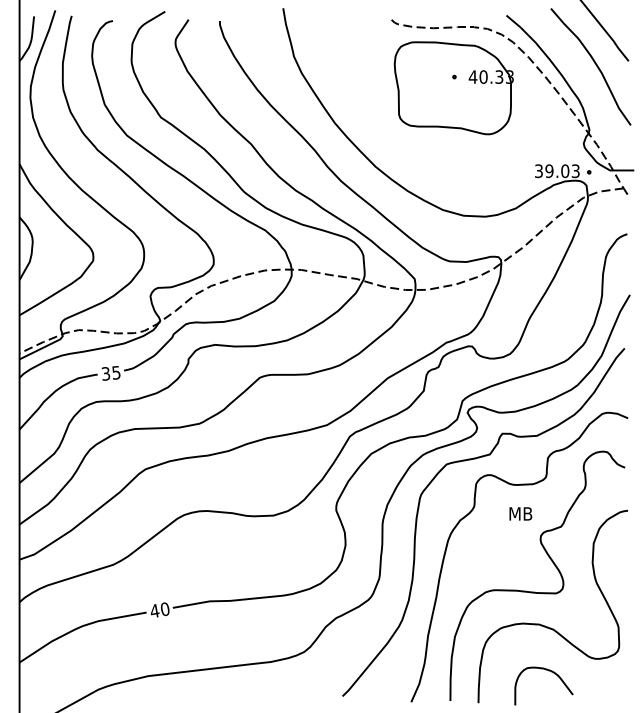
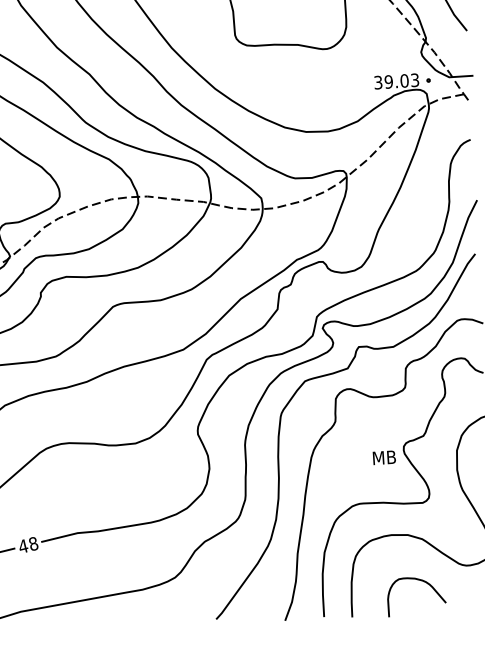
text: (520, 513) -> (384, 457), moved
text: (164, 608) -> (32, 543), 40 -> 48

